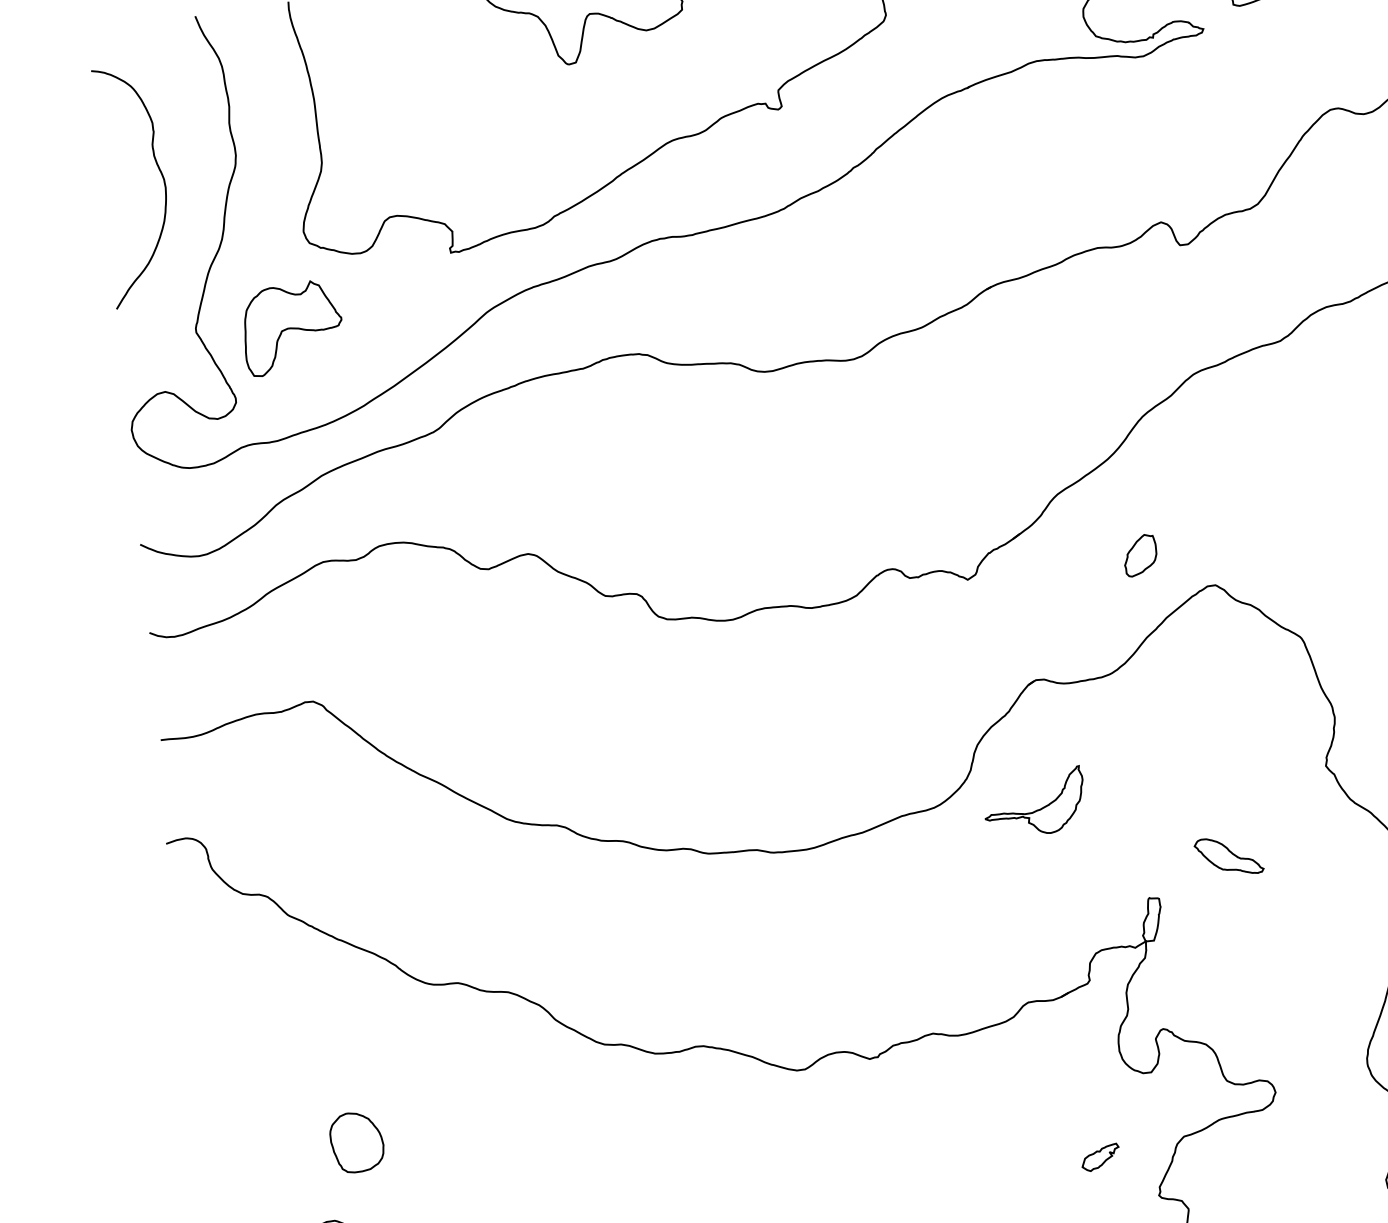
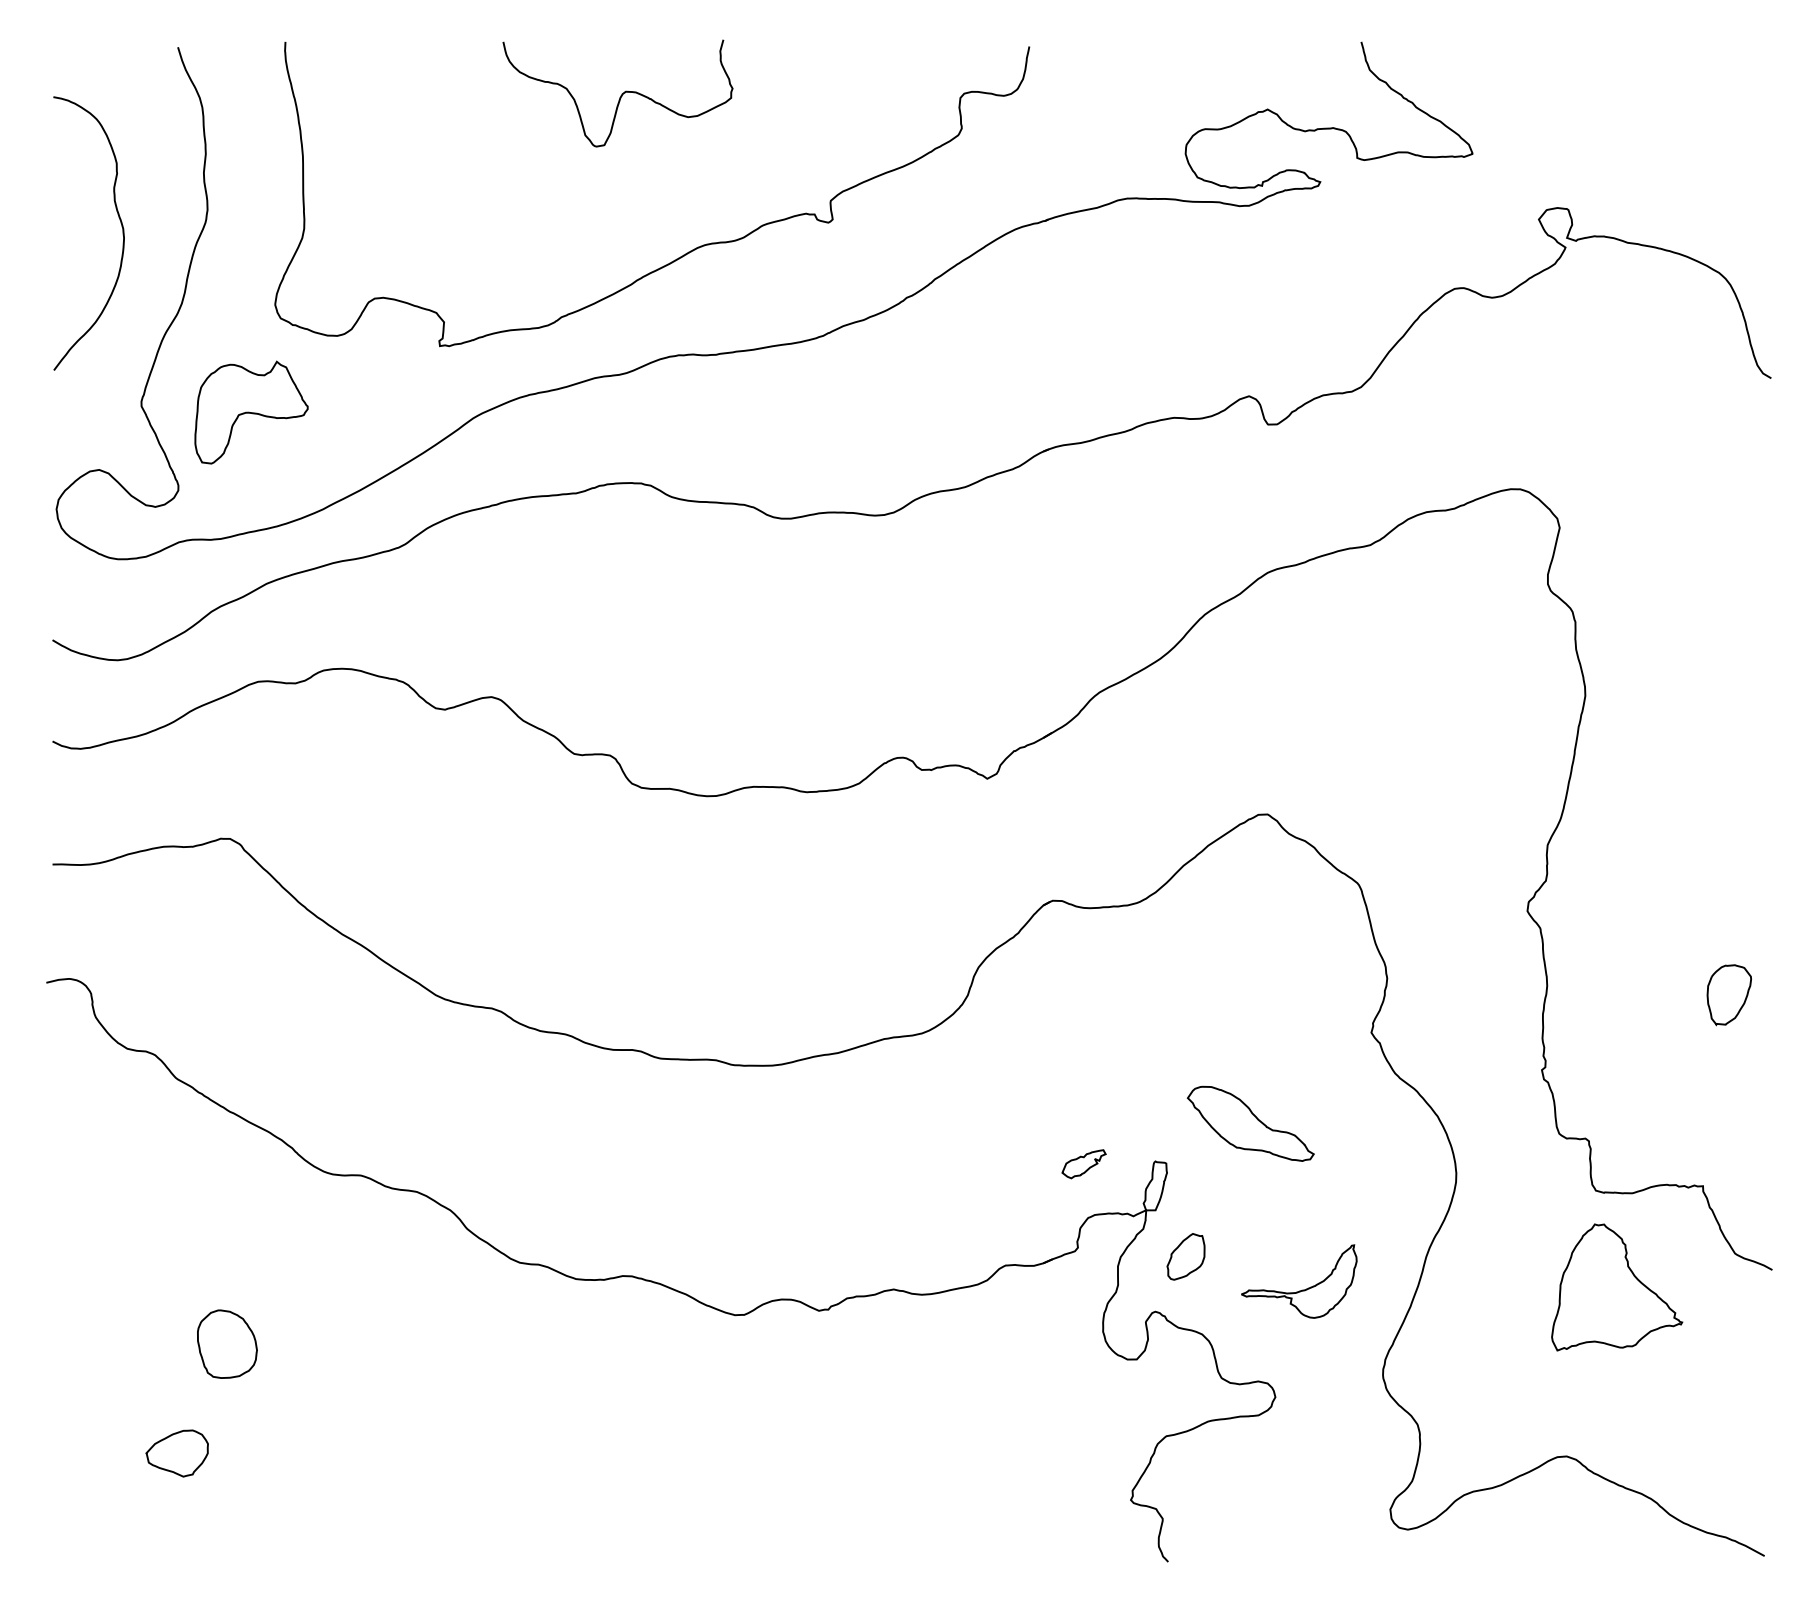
part: (1139, 555) -> (1185, 1256), moved
part: (1037, 809) -> (1302, 1289), moved
part: (1228, 856) -> (1250, 1123), size x1.67
part: (1100, 1157) -> (1083, 1164), moved

